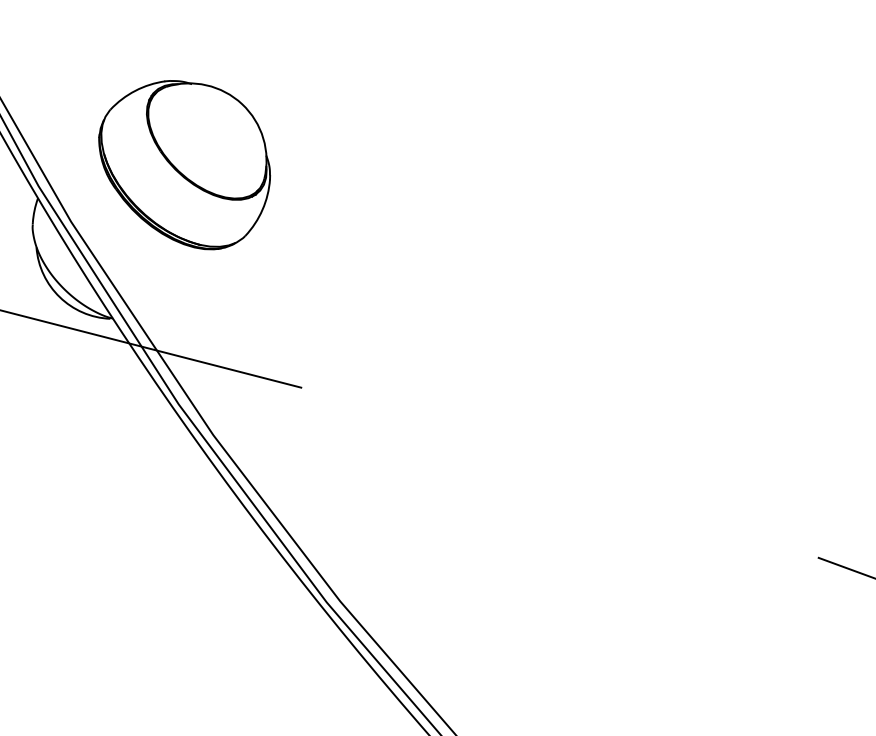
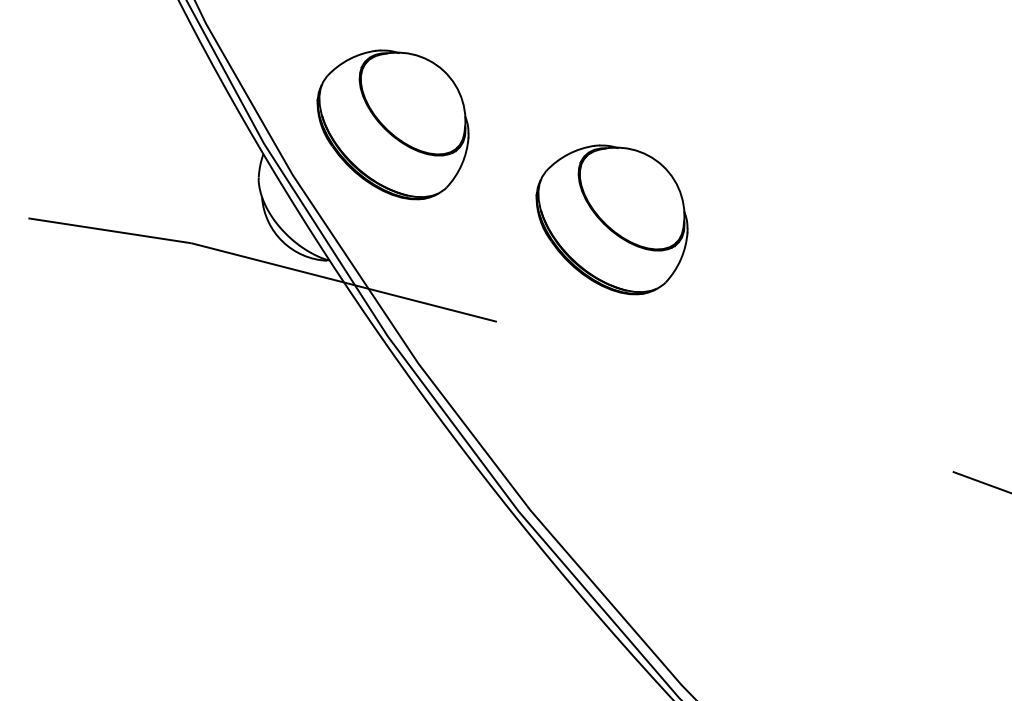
part: (431, 272) -> (611, 219), added

